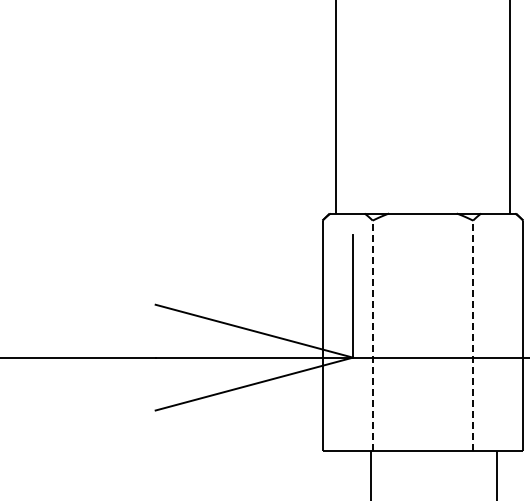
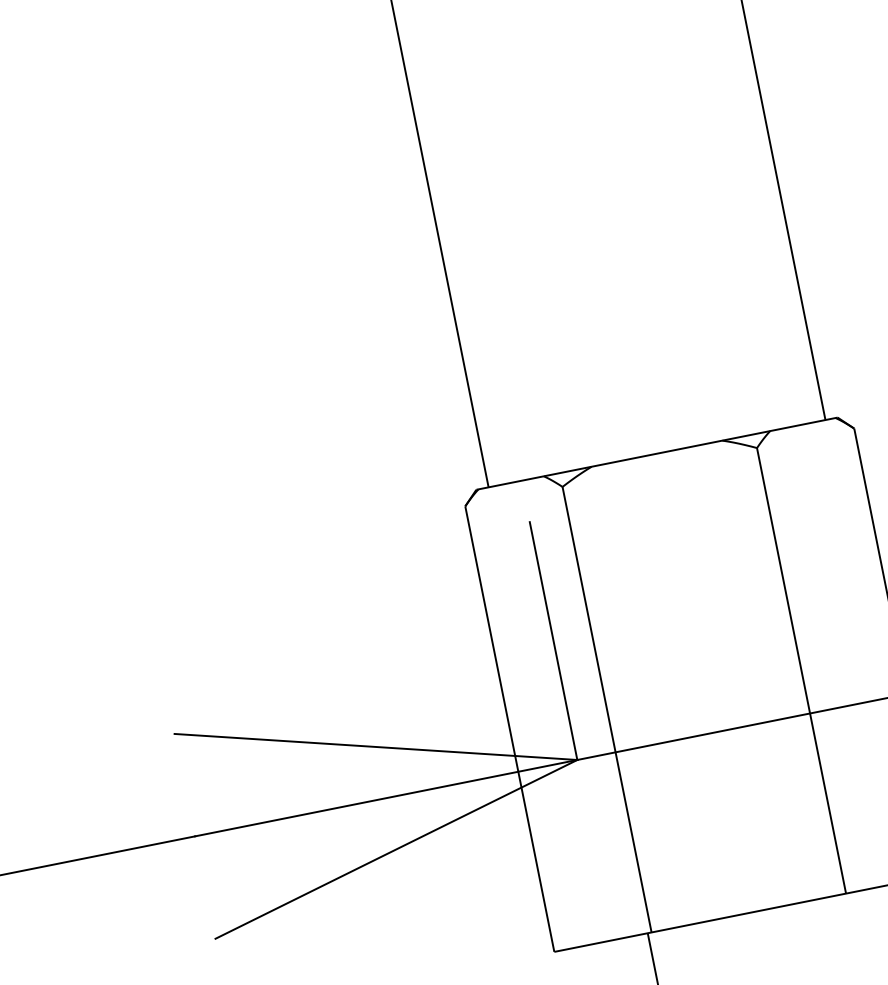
line: (372, 335) -> (606, 709), dashed -> solid
line: (473, 335) -> (802, 670), dashed -> solid

